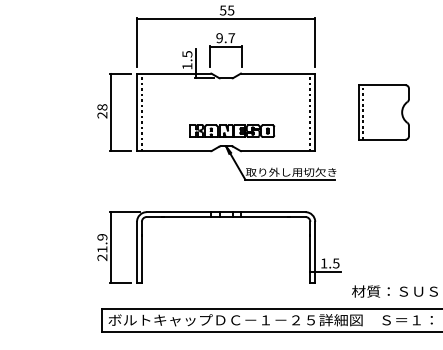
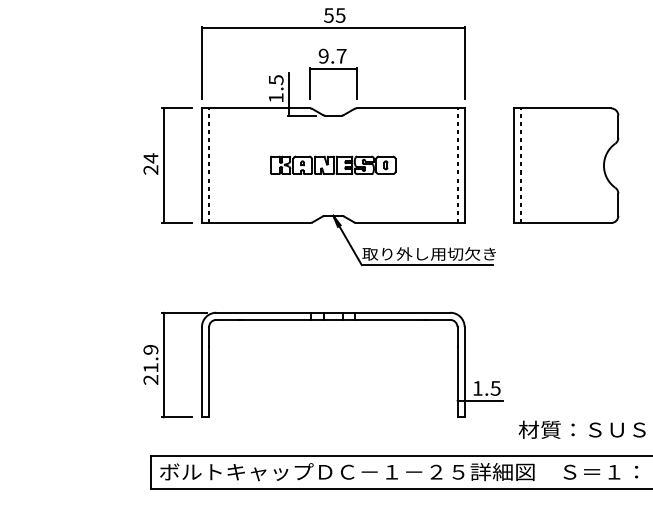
text: (102, 106) -> (151, 157), 28 -> 24
part: (384, 112) -> (566, 165), size x1.43
part: (232, 130) -> (333, 164), moved

